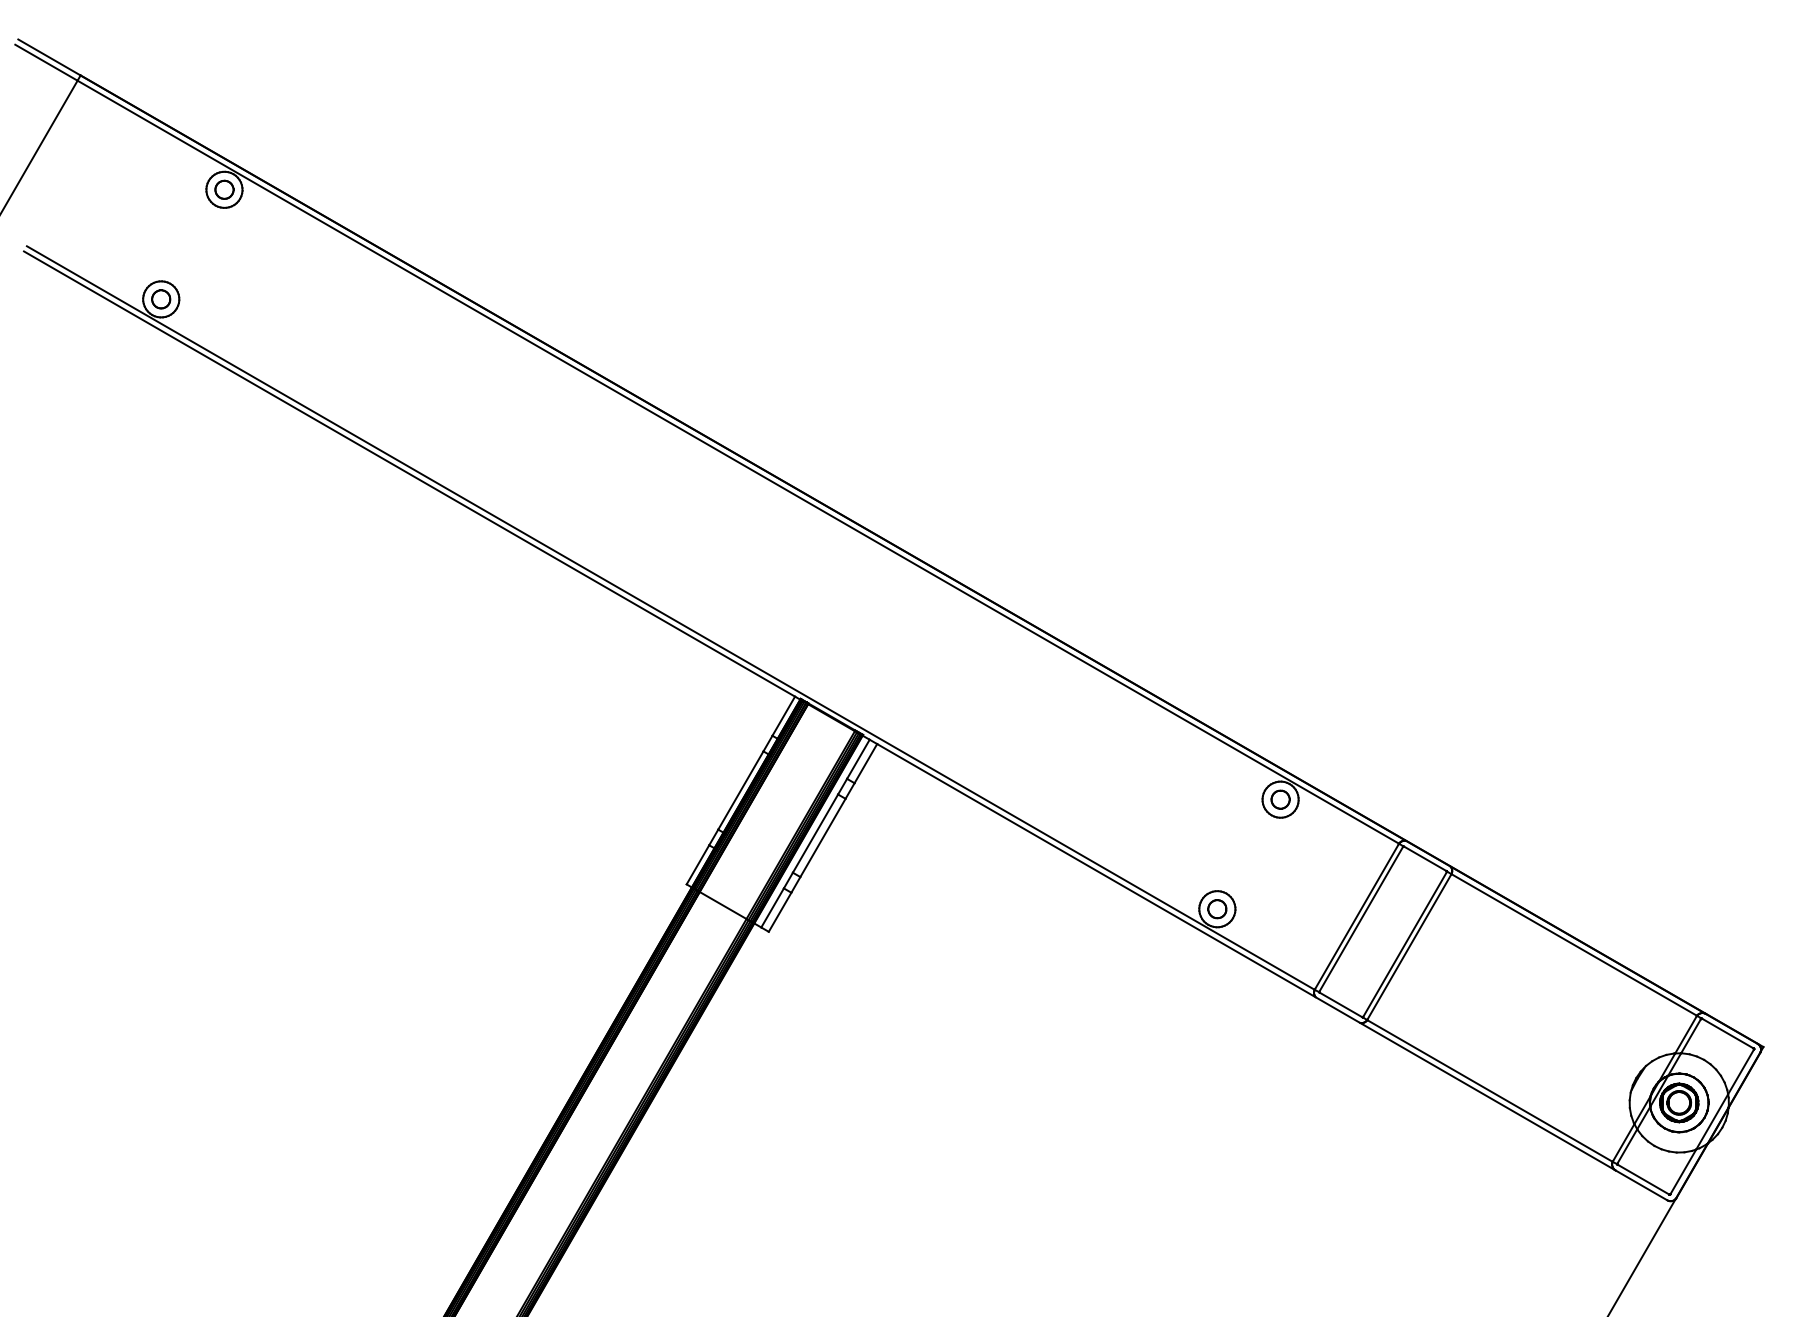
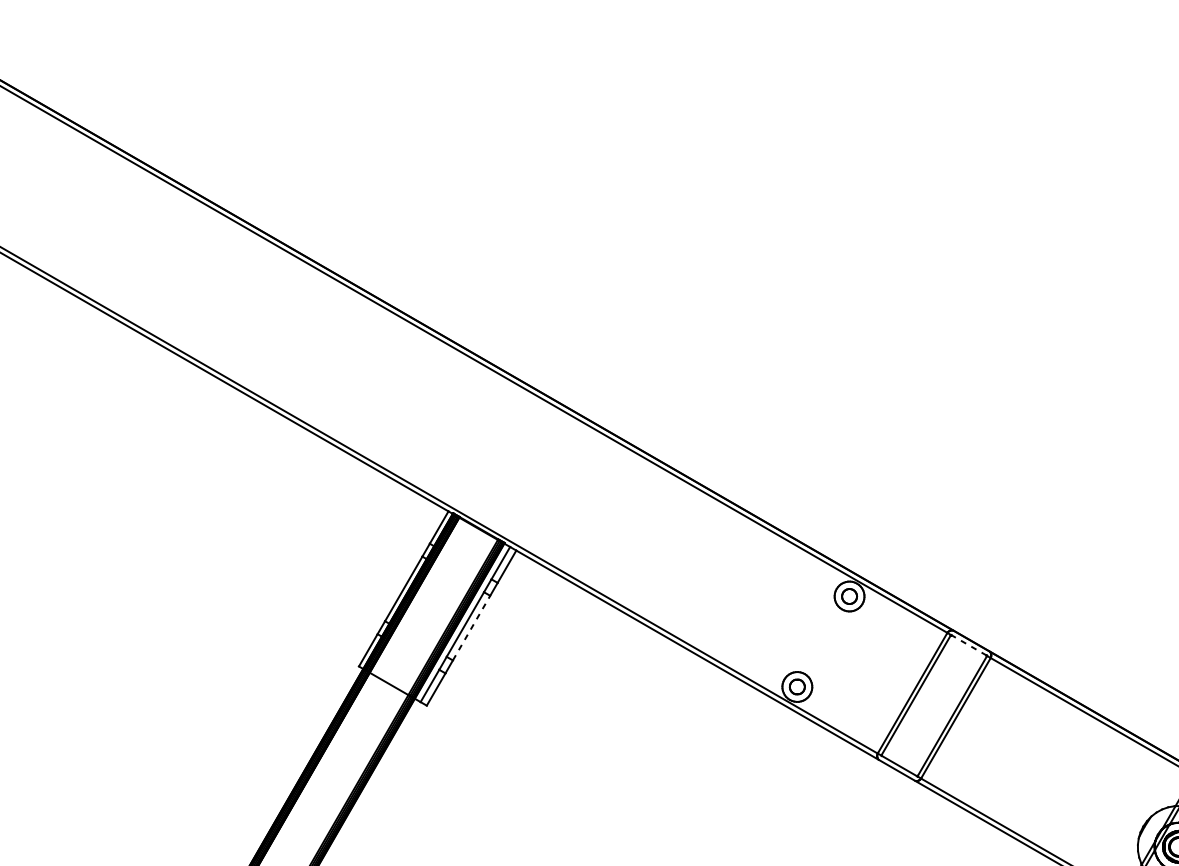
line: (823, 837) -> (472, 627), solid -> dashed
line: (1425, 858) -> (969, 645), solid -> dashed

